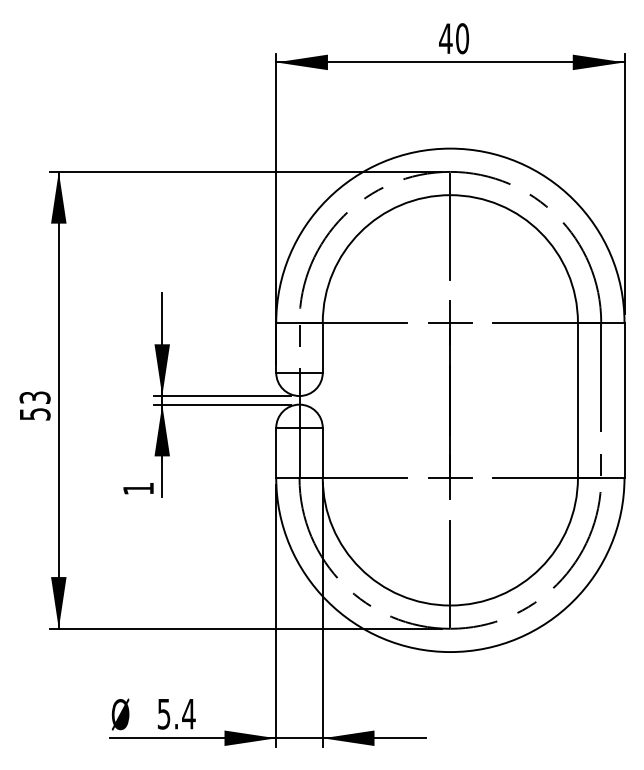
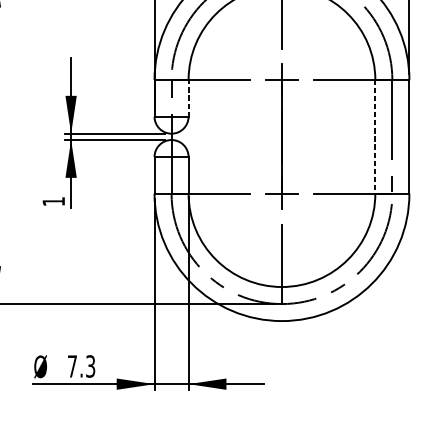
line: (322, 347) -> (188, 98), solid -> dashed
line: (577, 400) -> (375, 136), solid -> dashed
text: (176, 713) -> (81, 366), 5.4 -> 7.3

